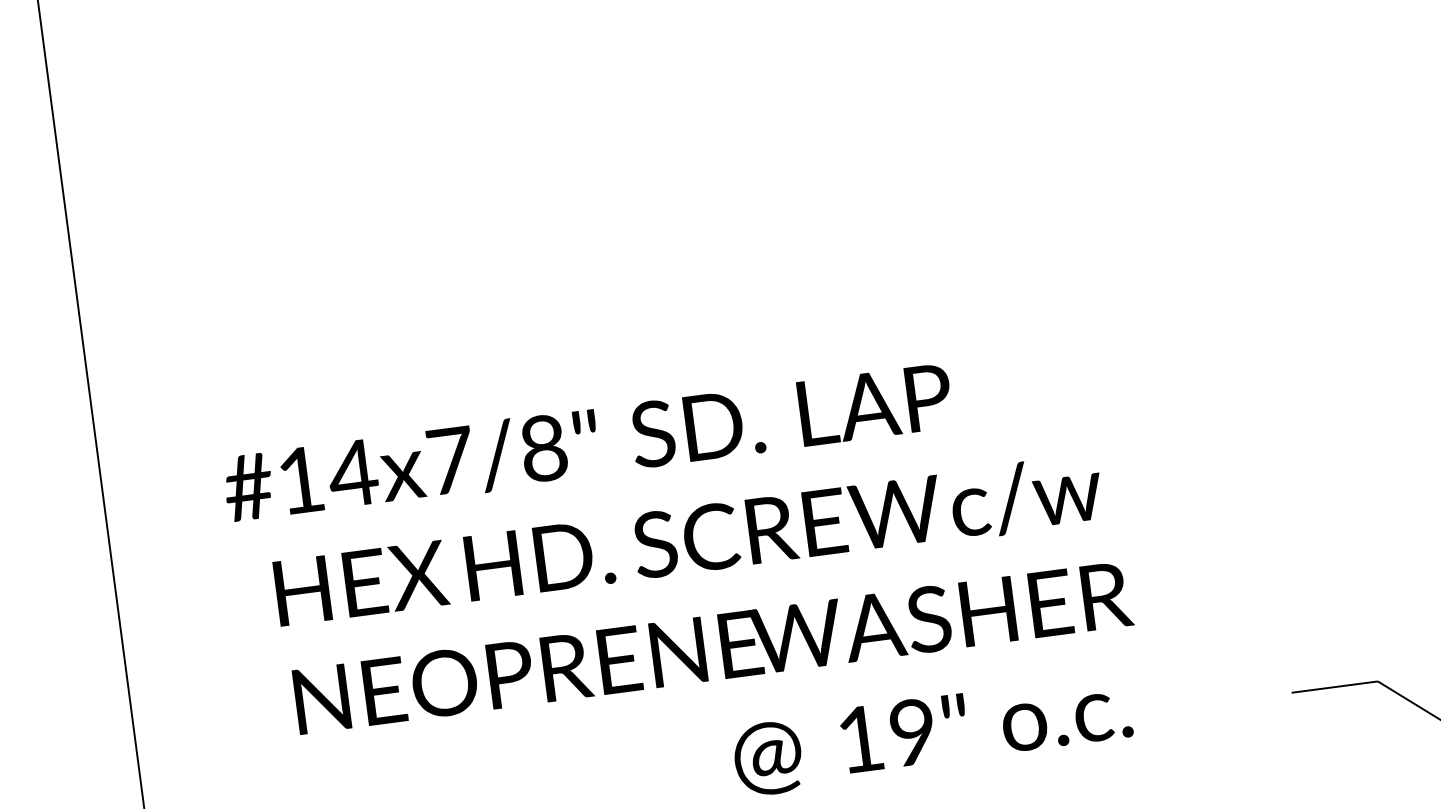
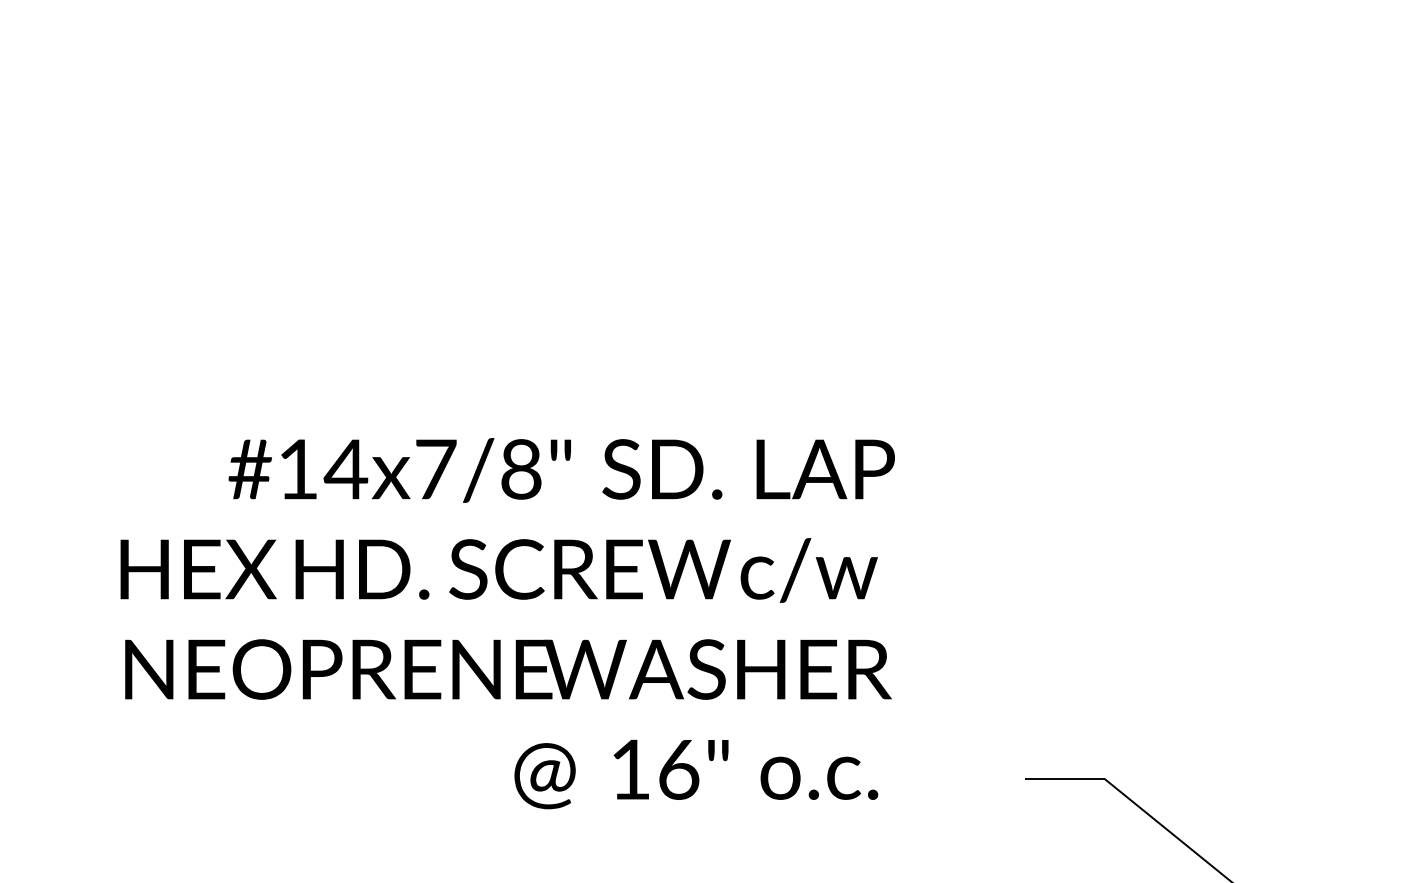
text: (587, 443) -> (561, 470), moved
text: (913, 732) -> (679, 769), 19" -> 16"

